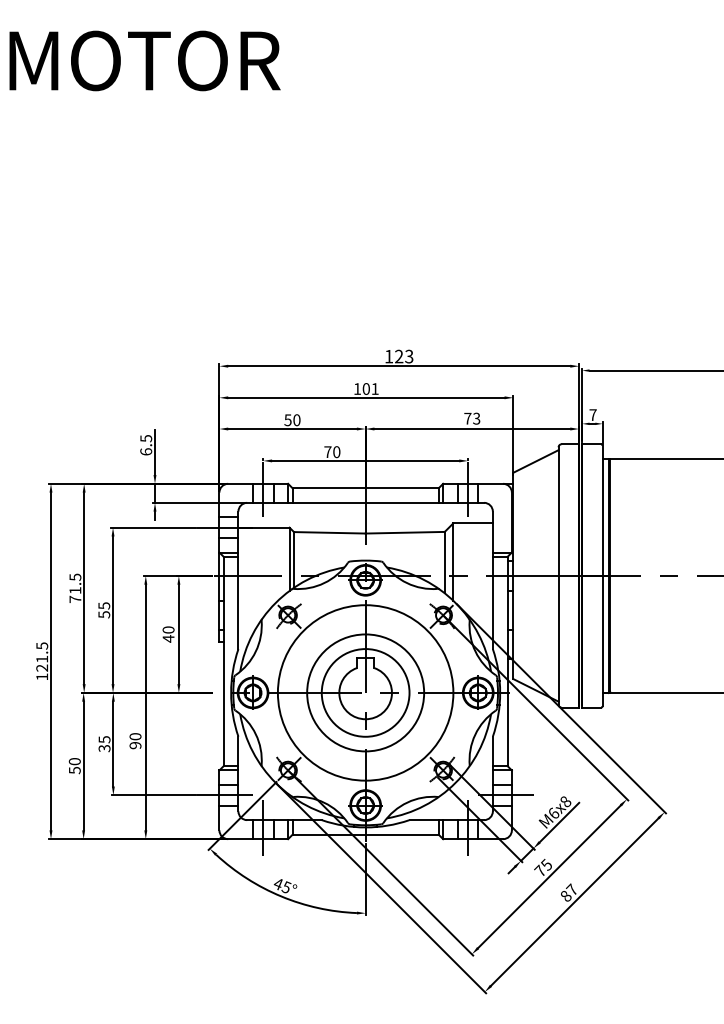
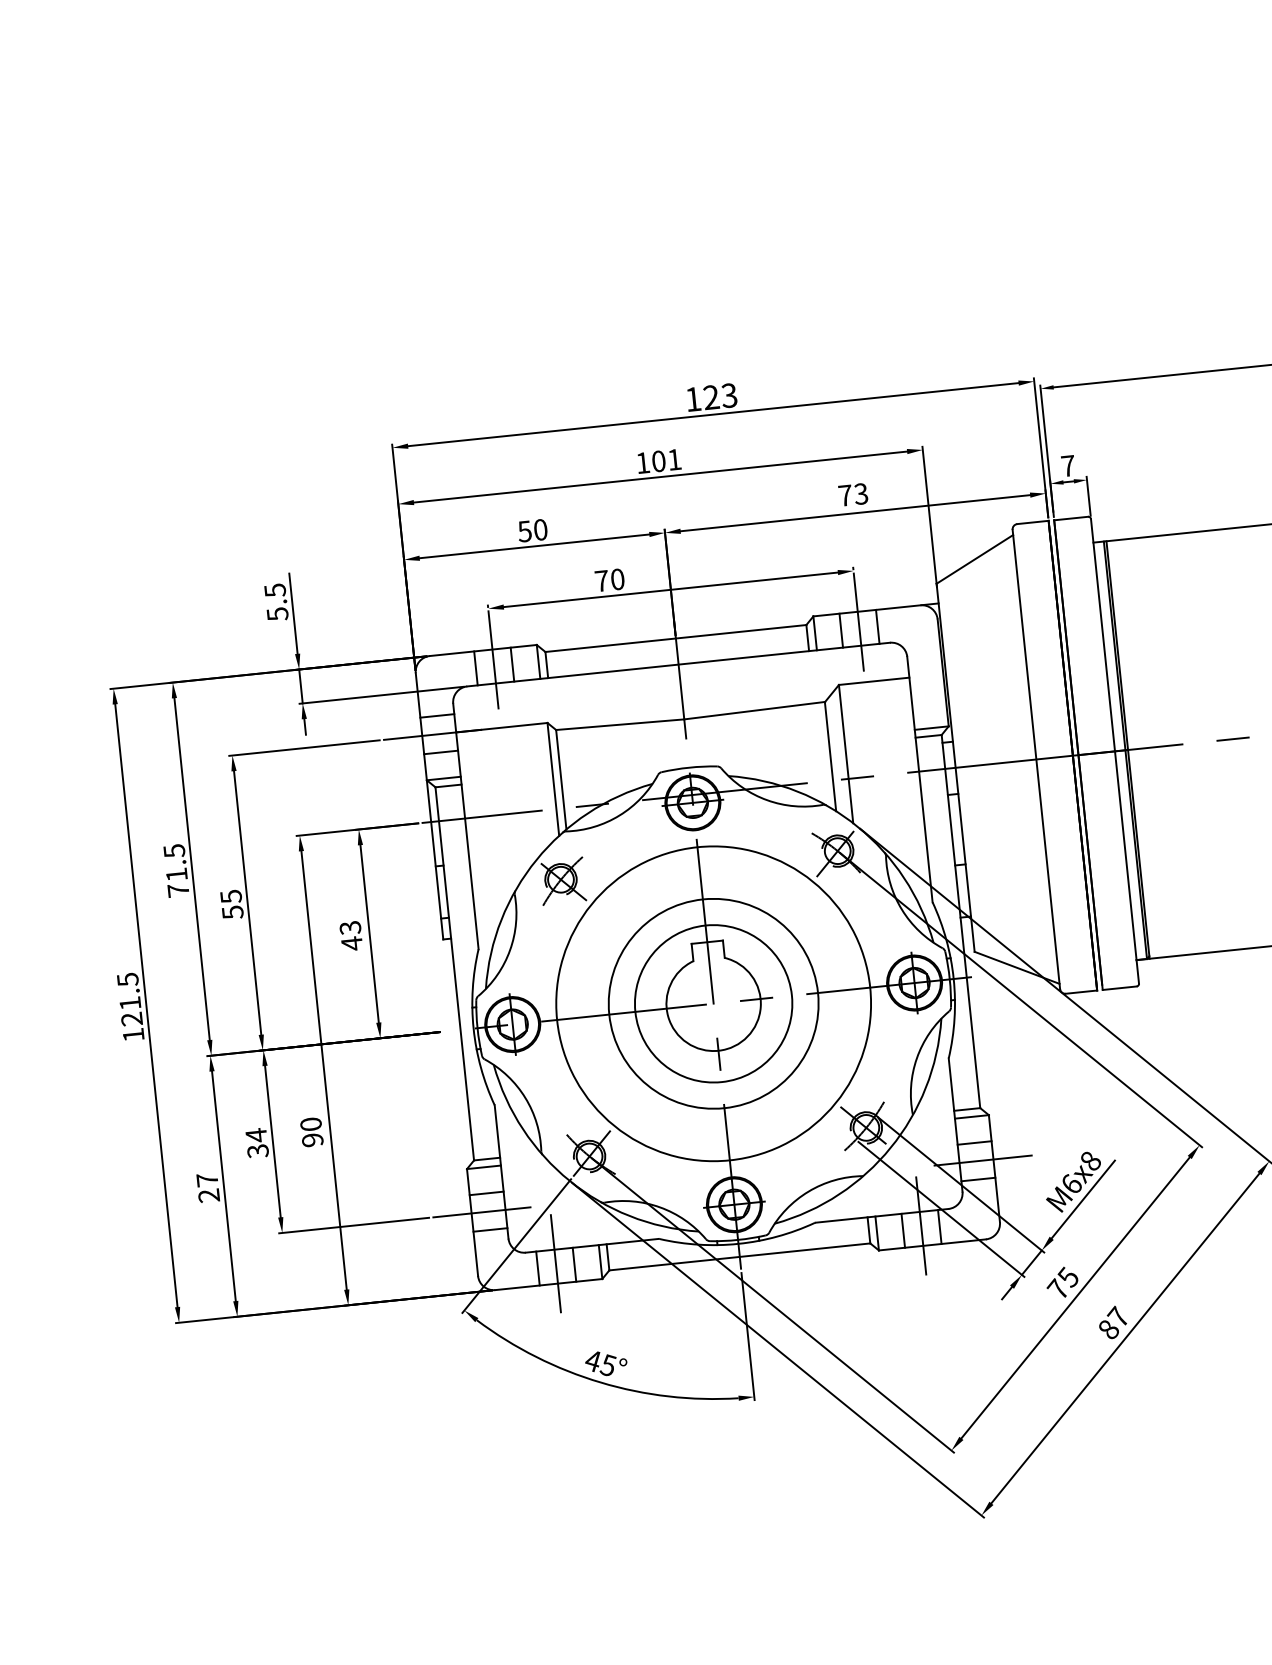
text: (146, 451) -> (278, 613), 6.5 -> 5.5
text: (168, 629) -> (350, 926), 40 -> 43
text: (104, 739) -> (256, 1135), 35 -> 34
text: (74, 766) -> (207, 1188), 50 -> 27

